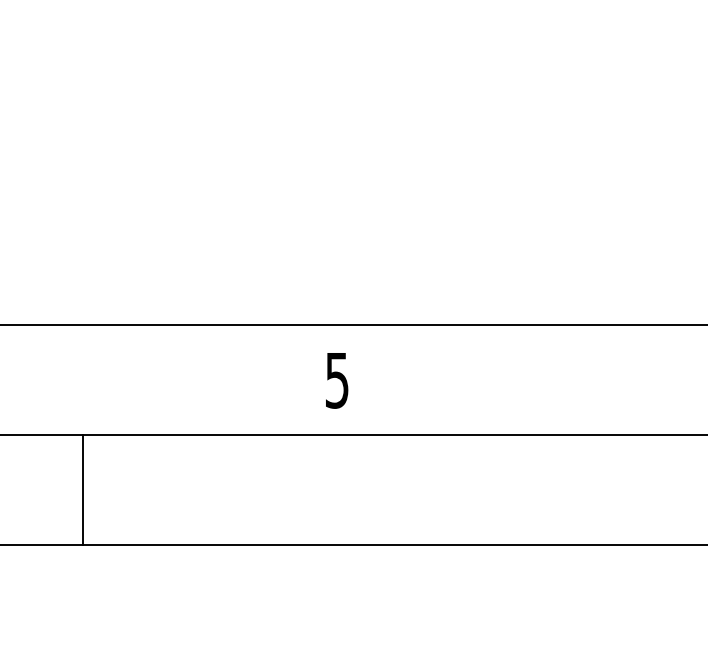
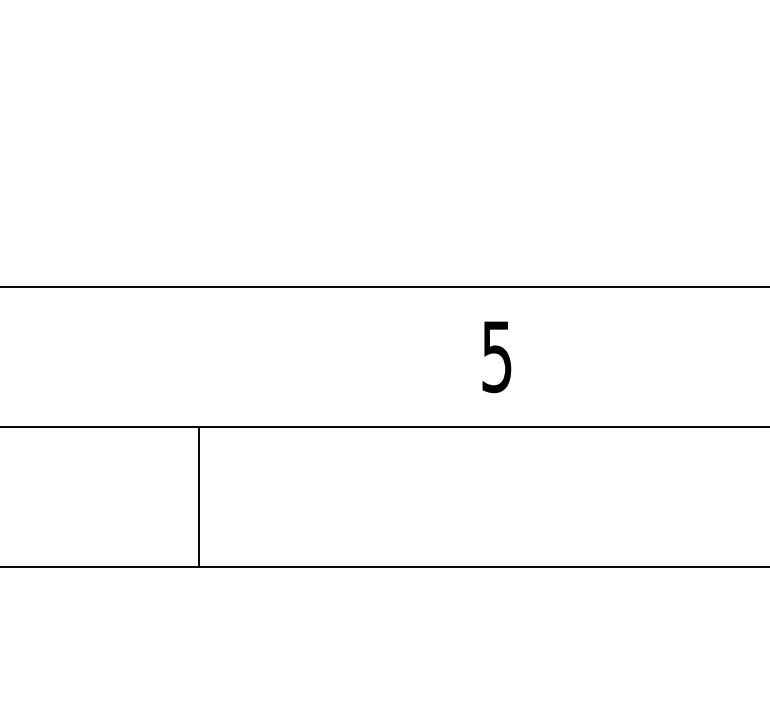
line: (83, 490) -> (199, 497), moved

